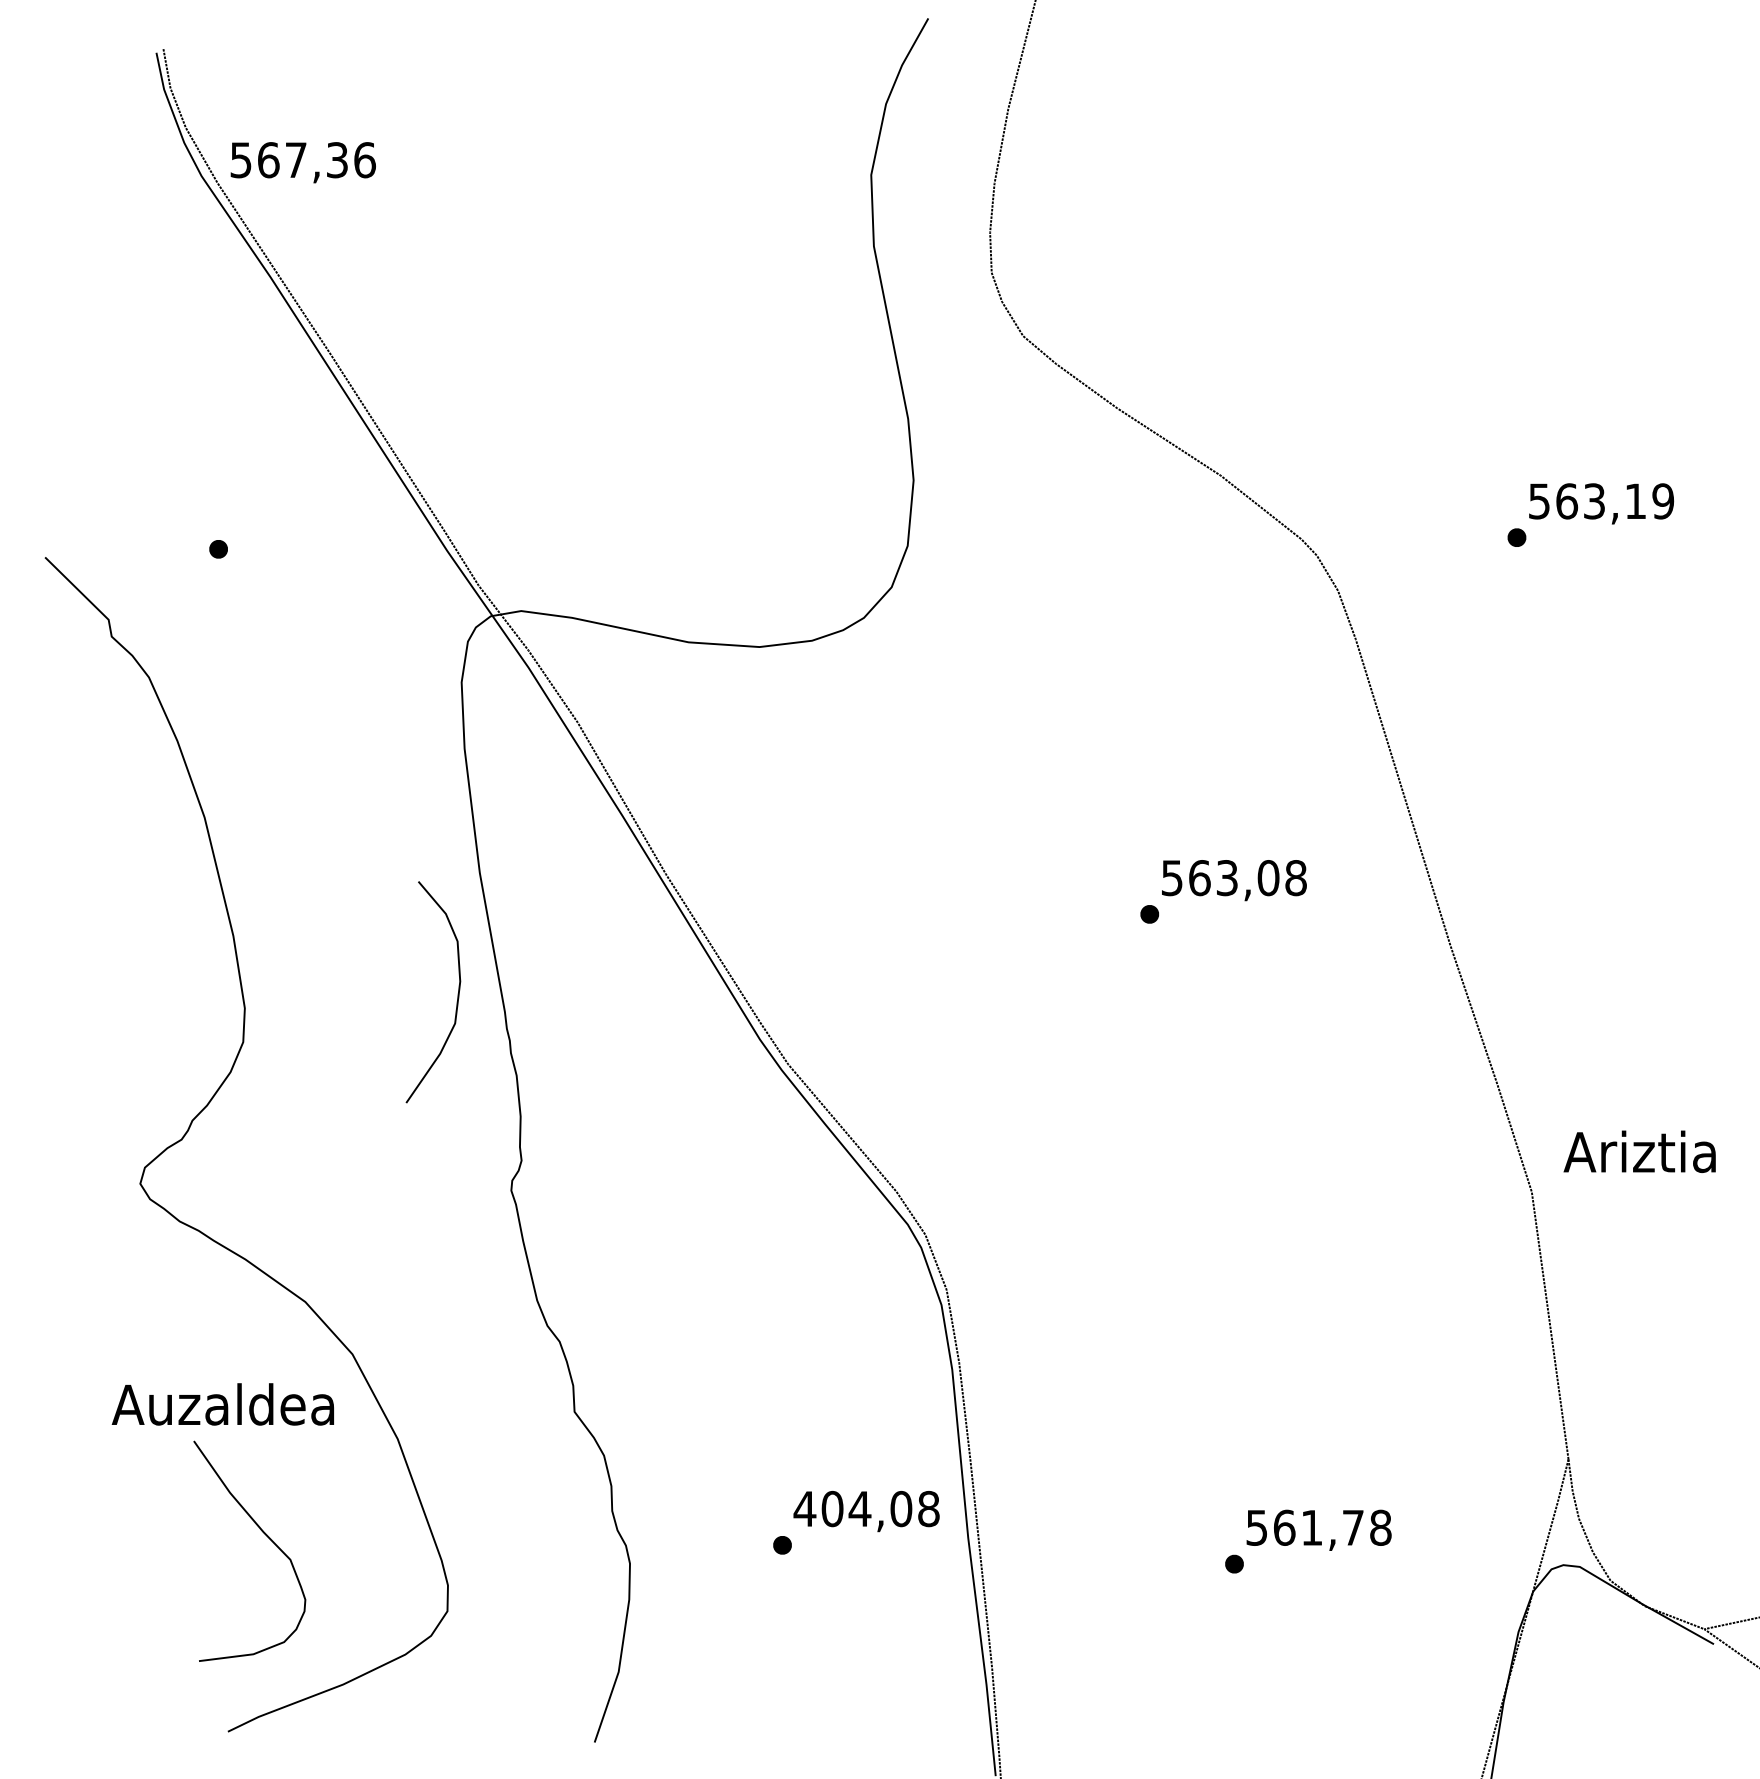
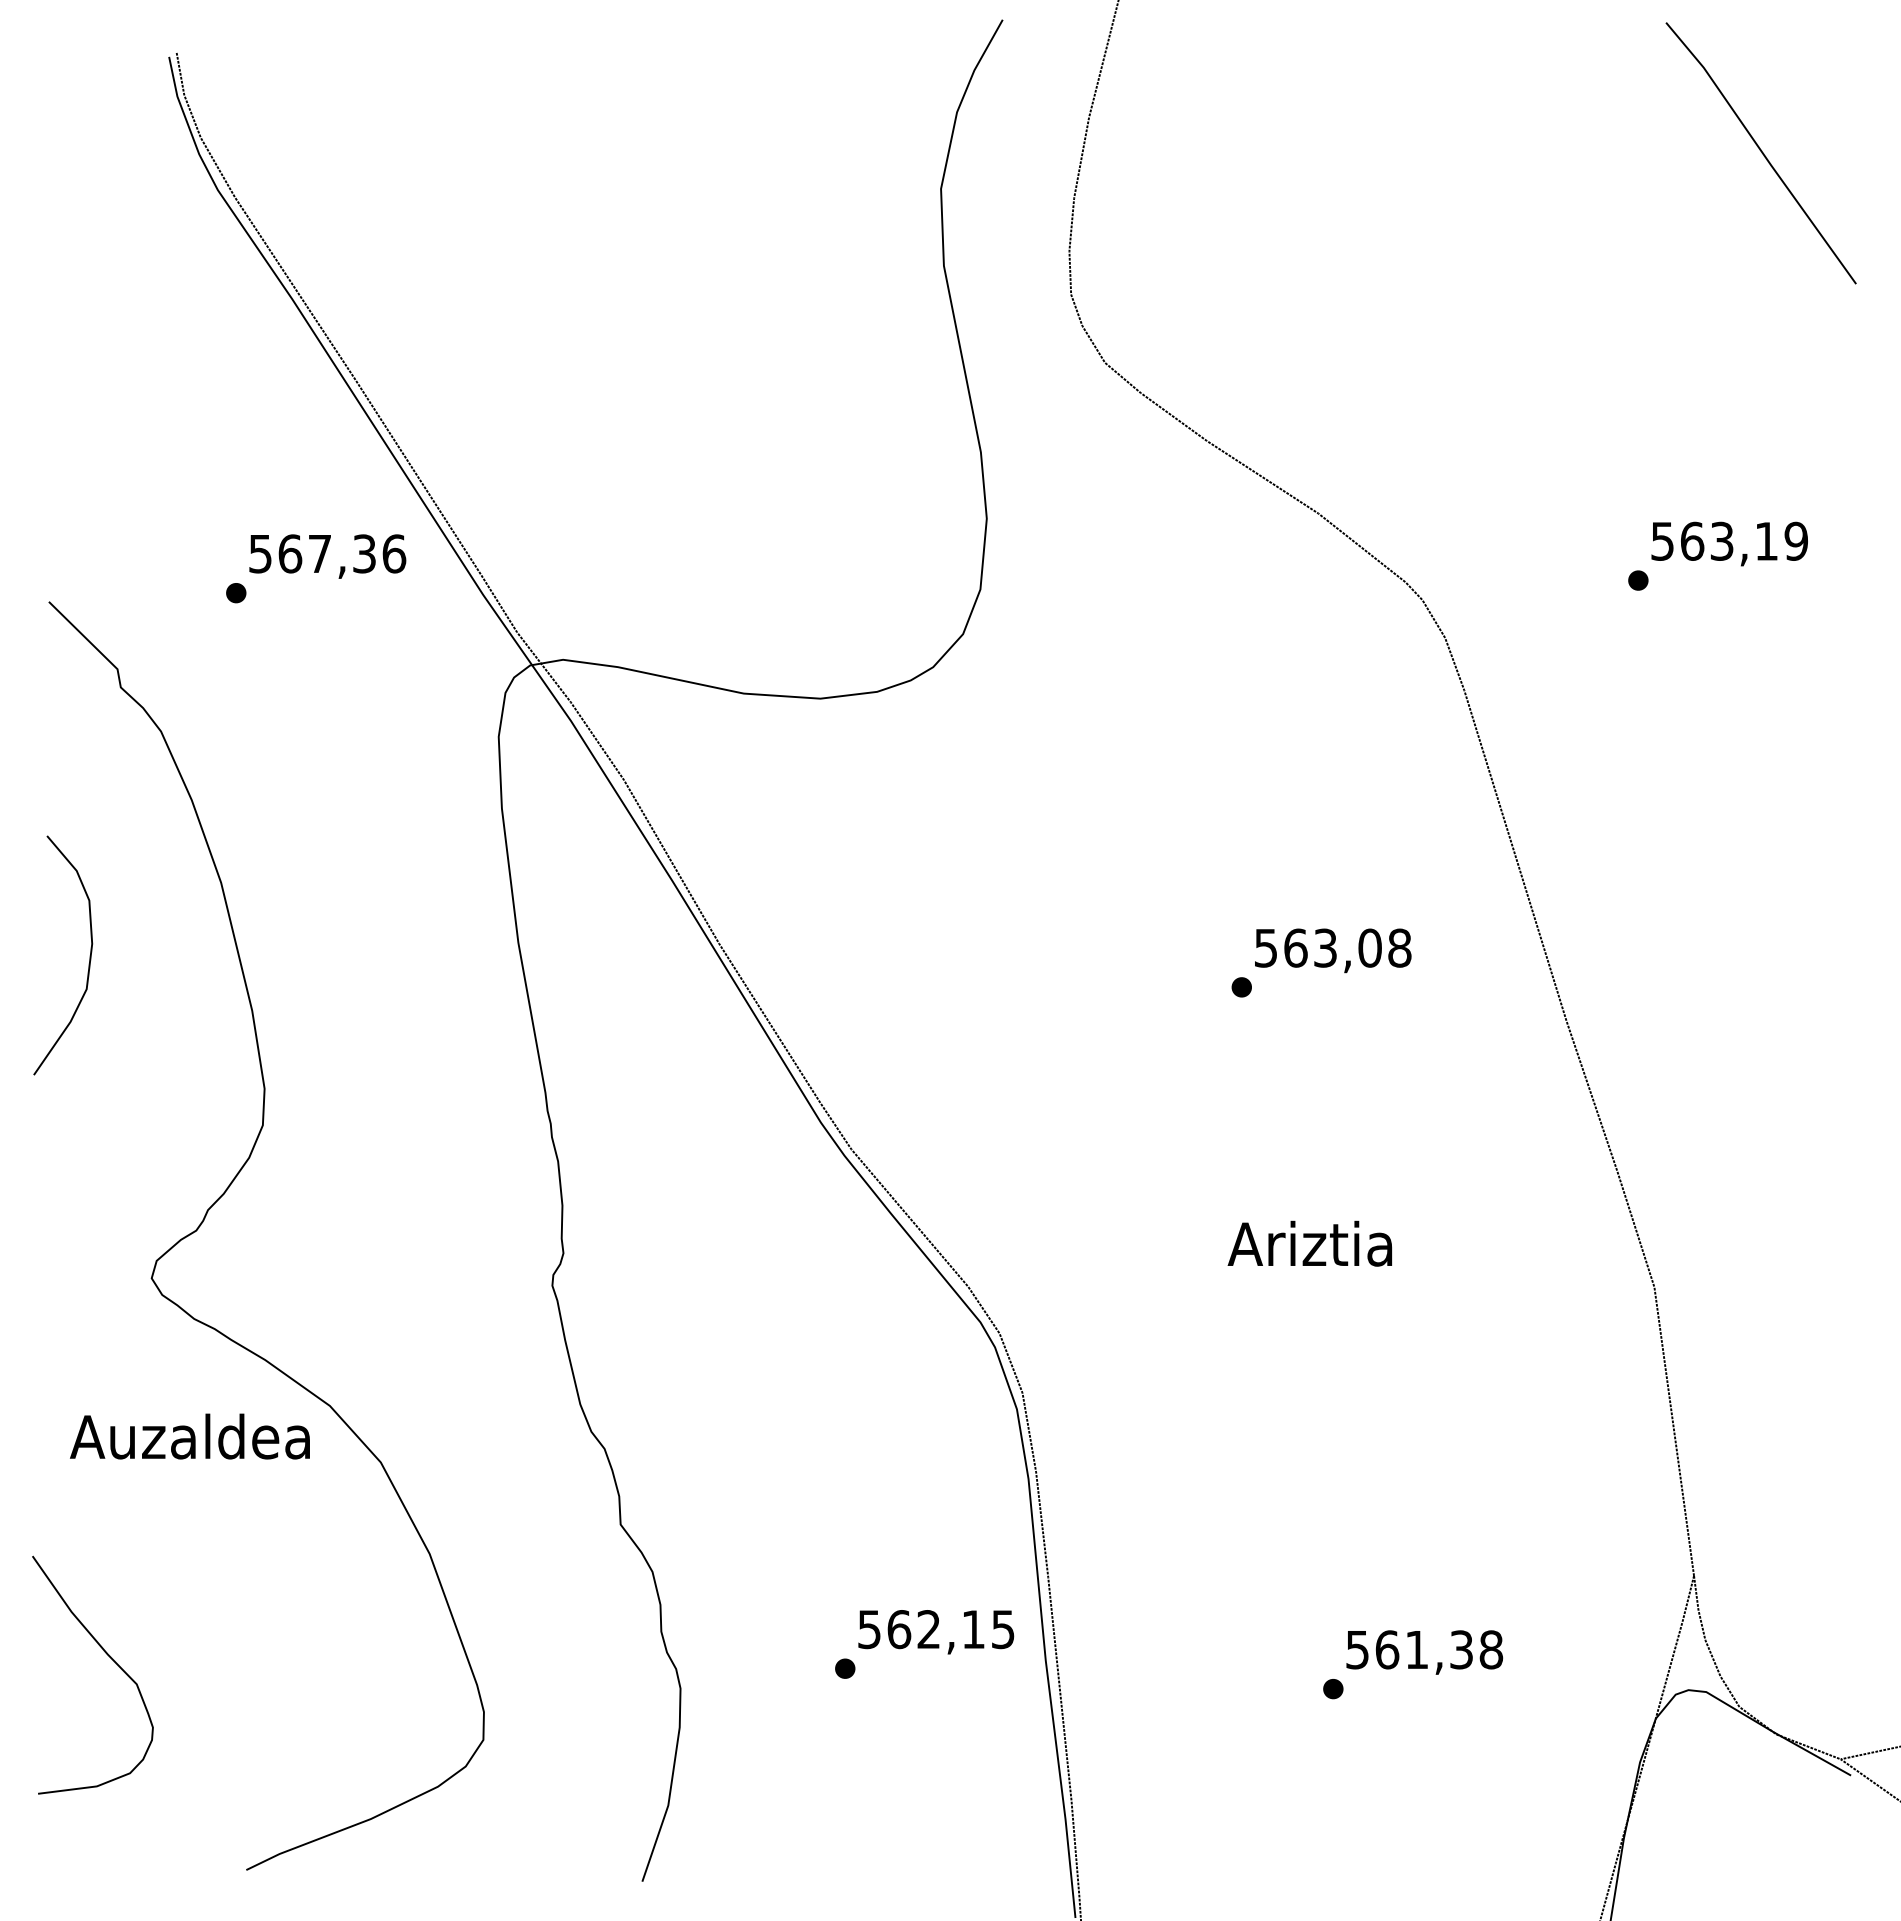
line: (1630, 142) -> (1761, 153), added
text: (303, 162) -> (327, 556), moved
curve: (457, 992) -> (89, 955), moved
text: (1639, 1151) -> (1309, 1243), moved
text: (222, 1404) -> (189, 1436), moved
text: (866, 1508) -> (935, 1629), 404,08 -> 562,15
text: (1353, 1527) -> (1461, 1649), 561,78 -> 561,38
curve: (265, 1534) -> (109, 1657), moved

